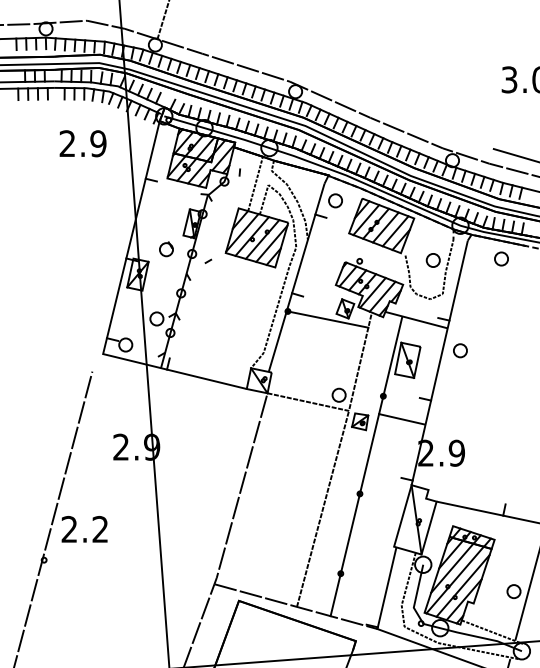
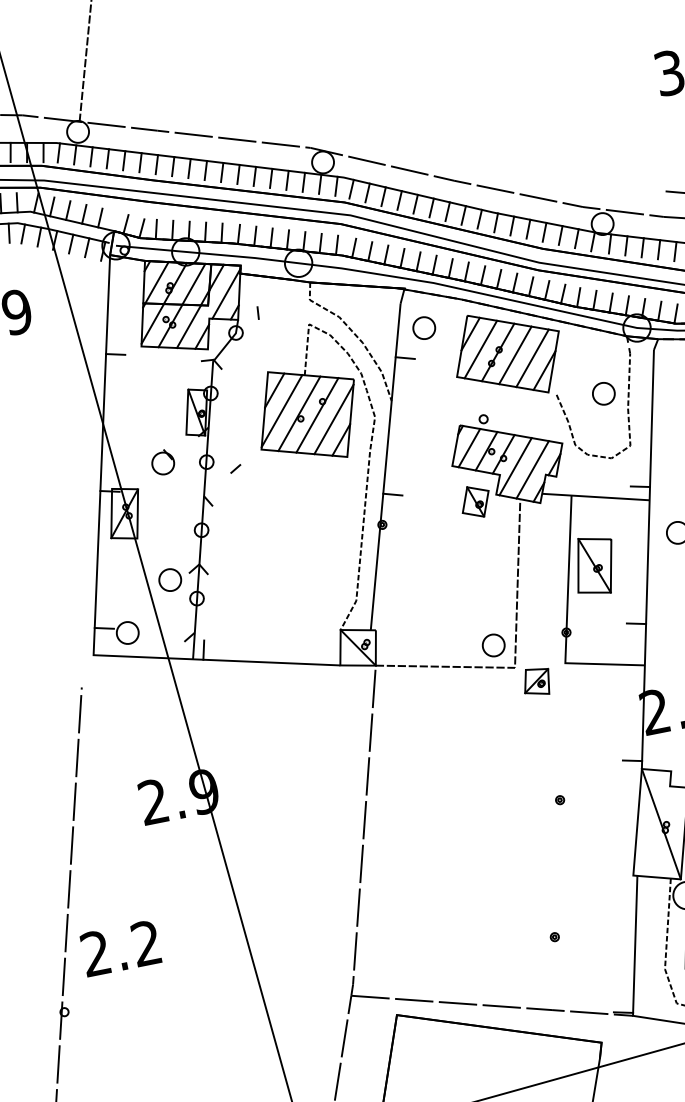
line: (255, 183) -> (287, 325), removed
line: (327, 319) -> (449, 525), removed
line: (323, 508) -> (505, 836), removed
line: (354, 515) -> (558, 837), removed

